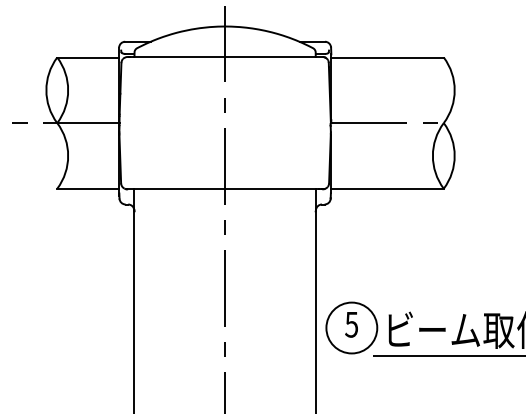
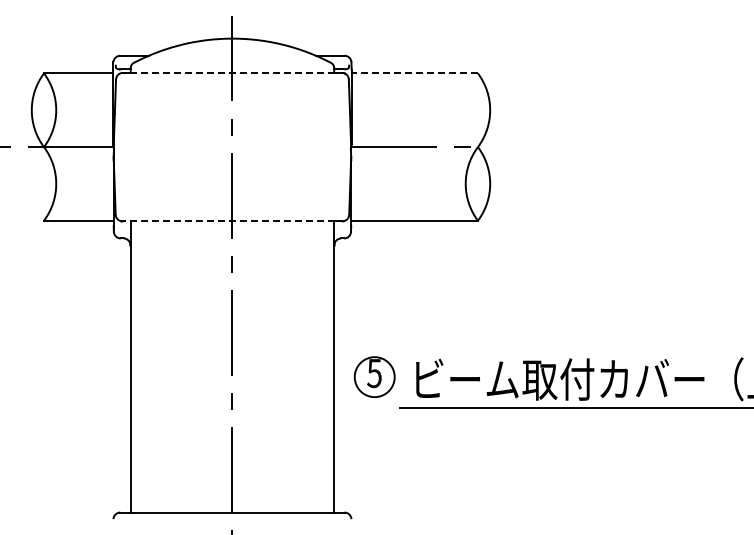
line: (226, 56) -> (233, 72), solid -> dashed
line: (387, 57) -> (414, 73), solid -> dashed
line: (221, 189) -> (228, 221), solid -> dashed
circle: (351, 327) -> (374, 376), size x0.7

